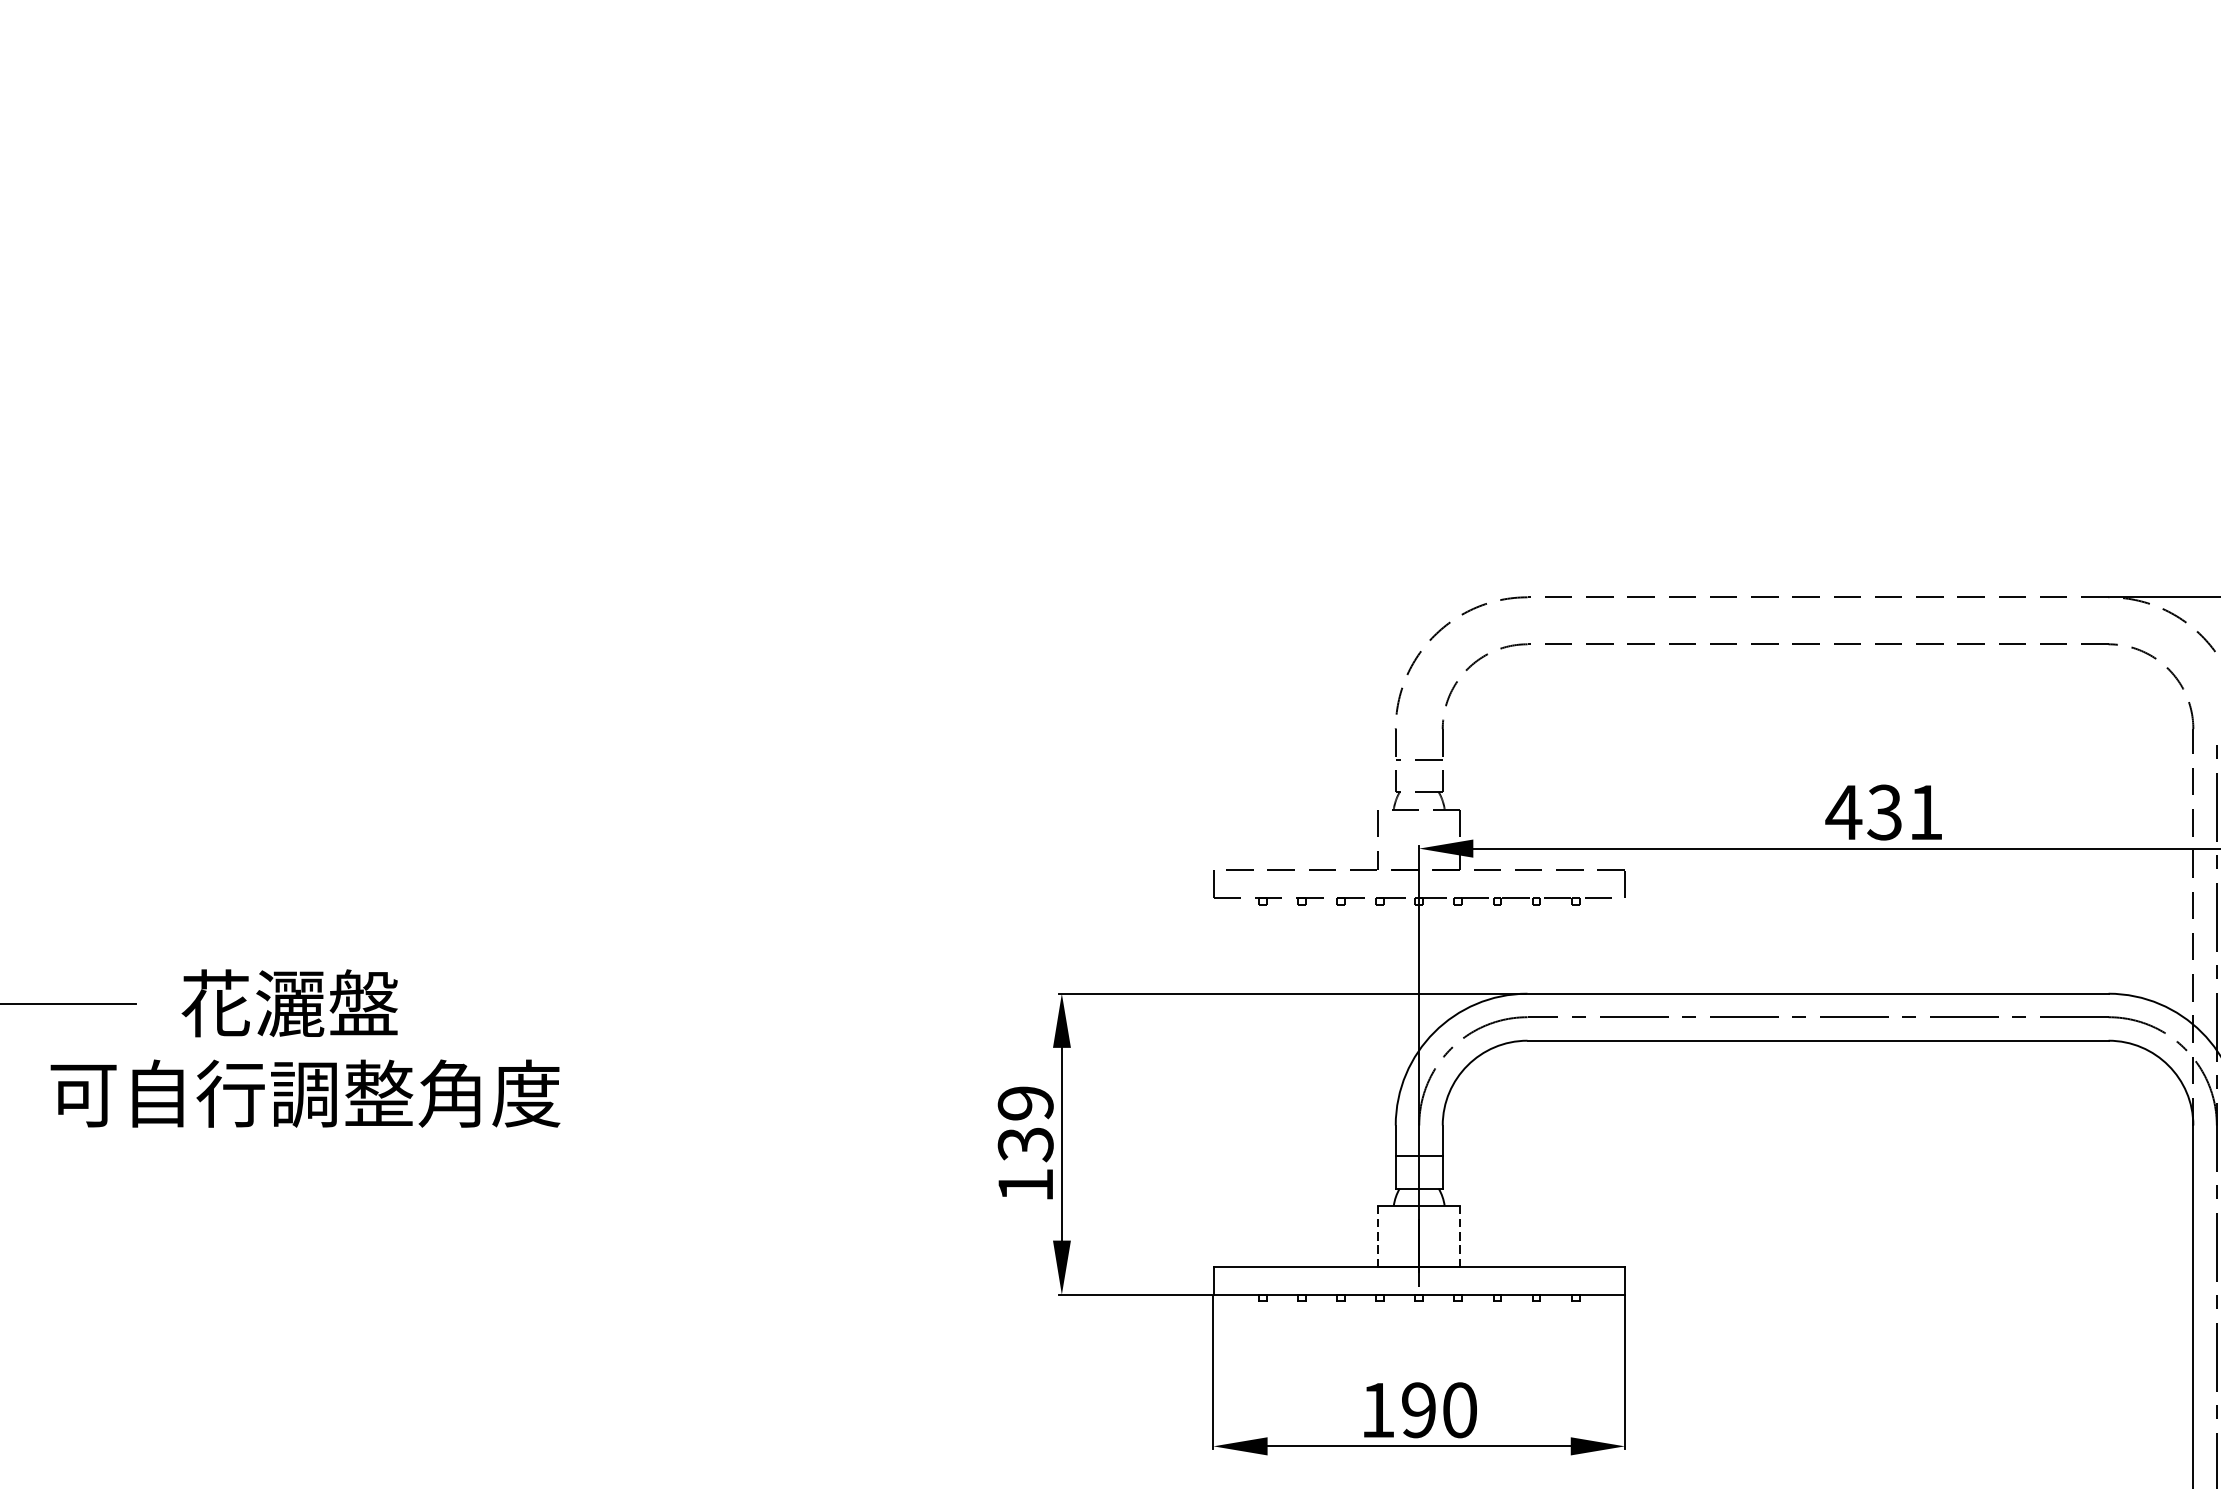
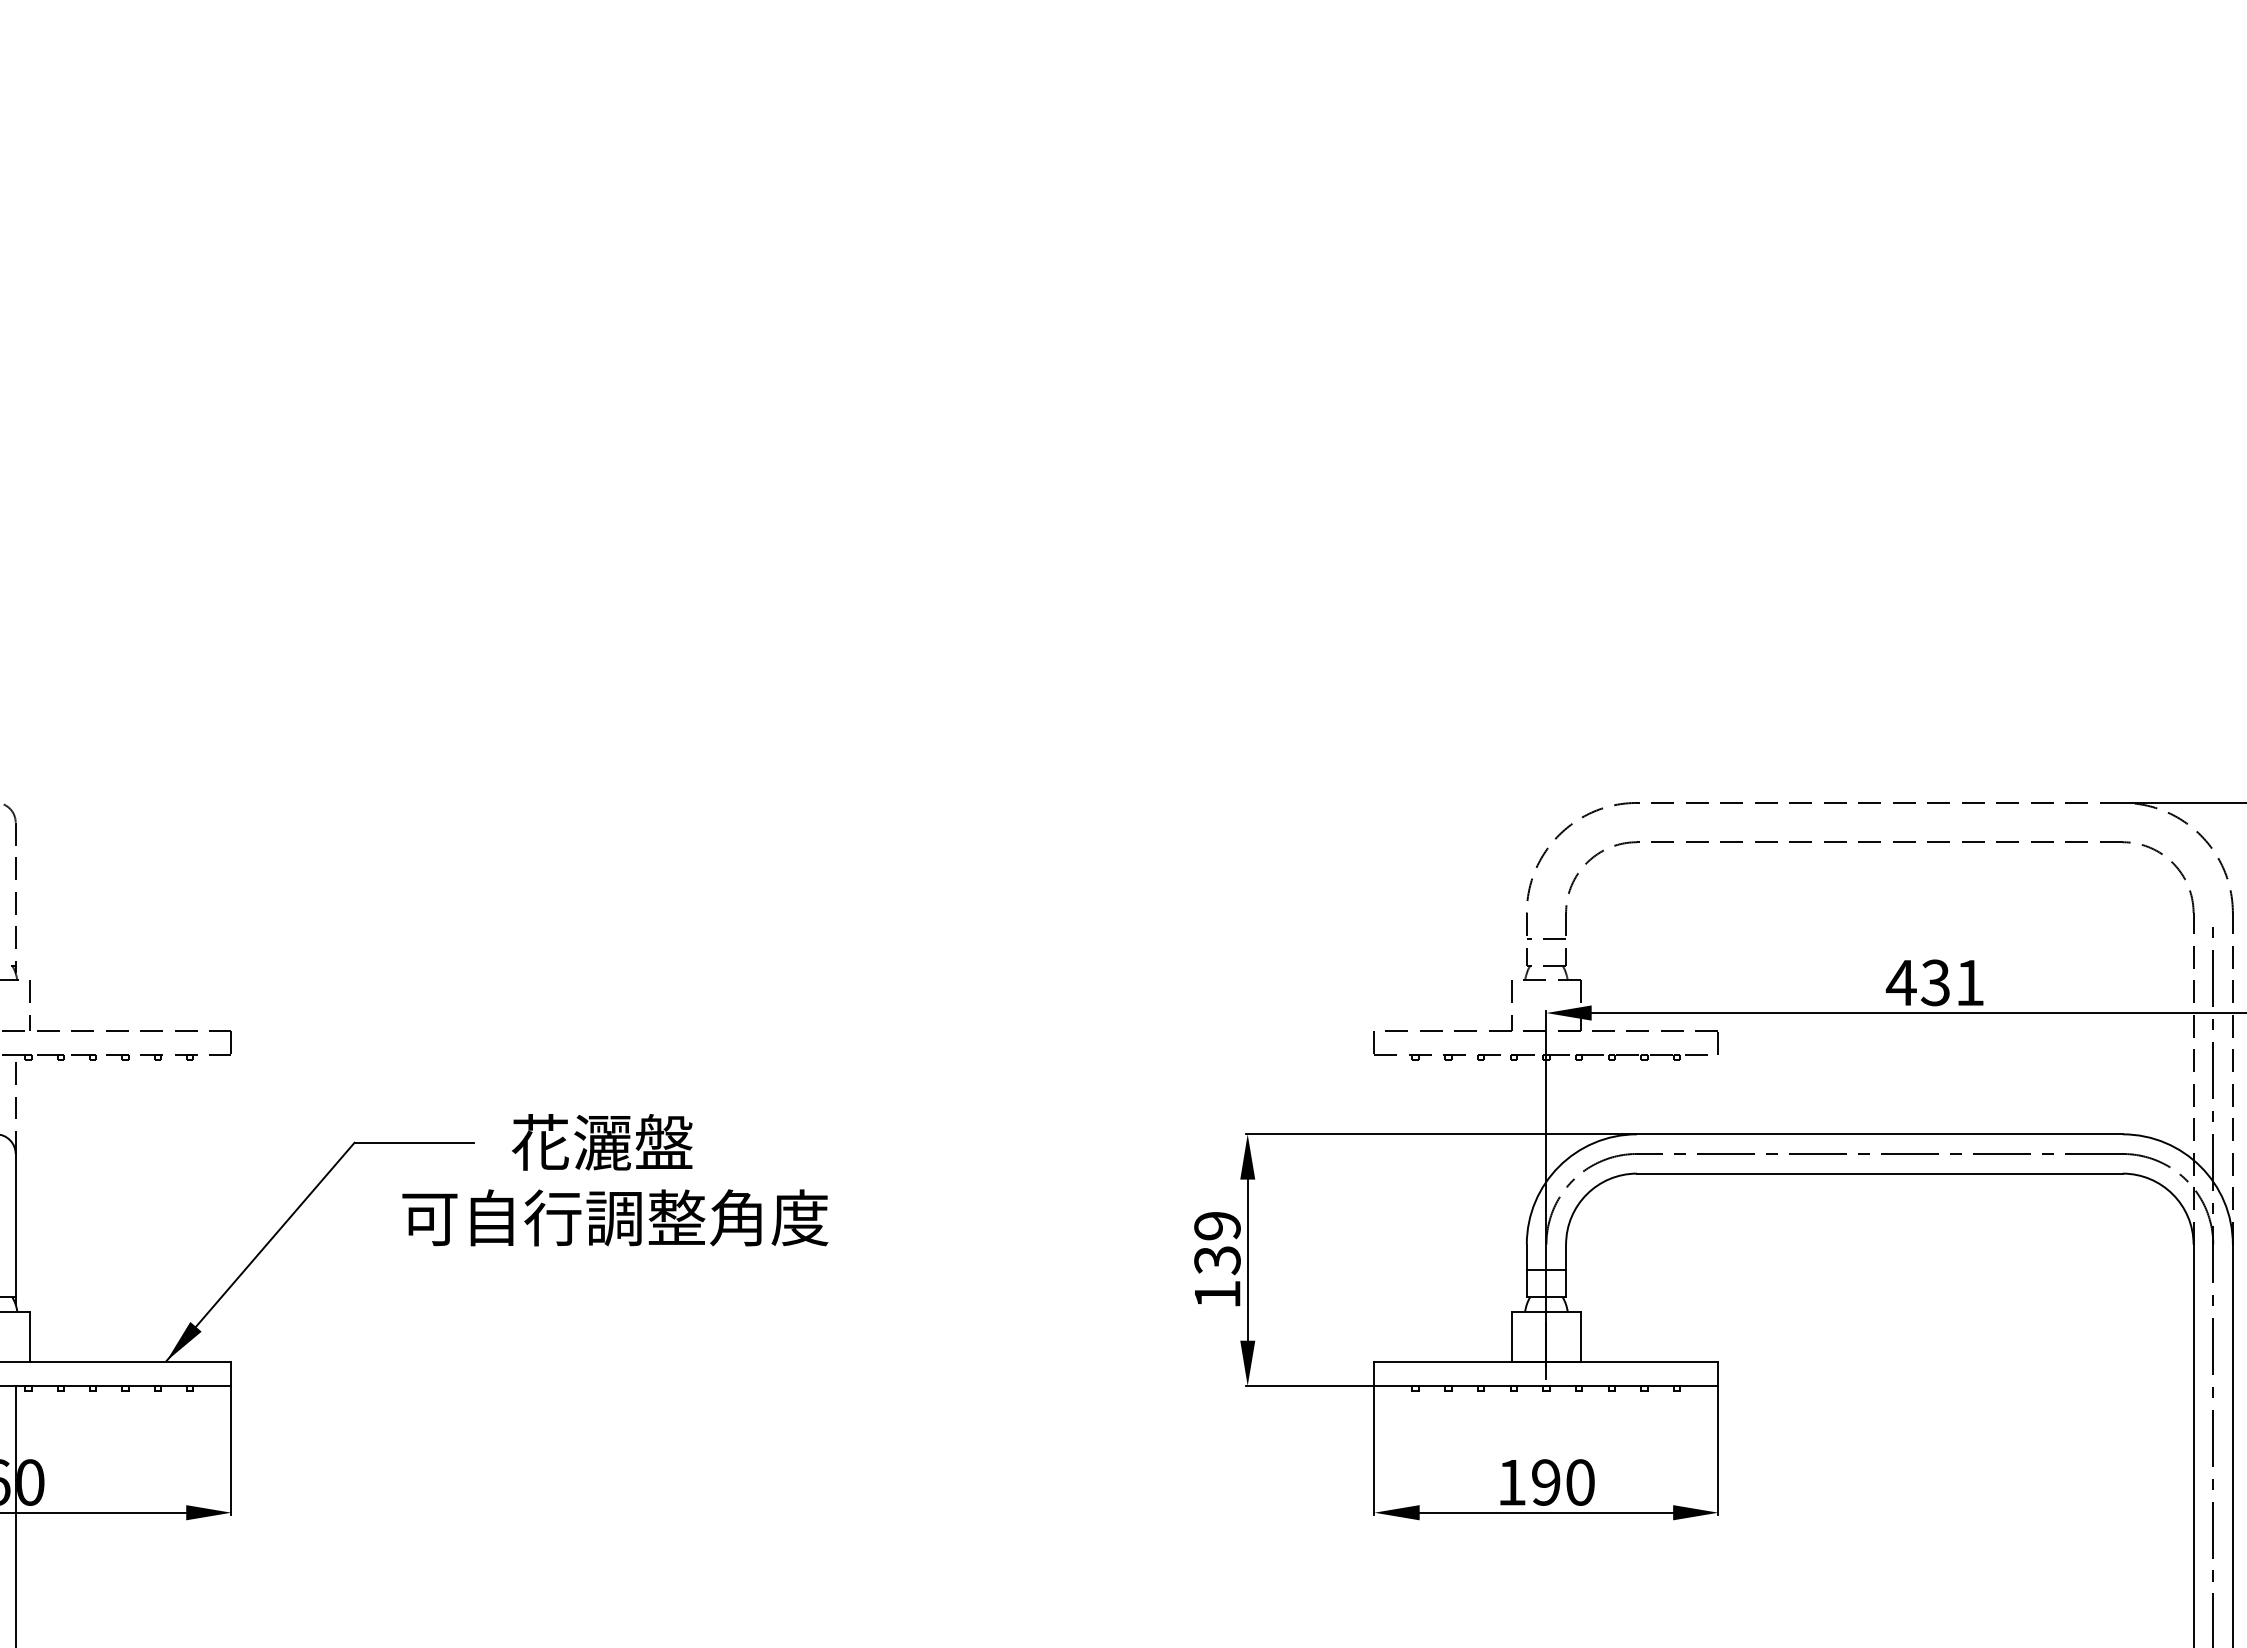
line: (1378, 1236) -> (1512, 1337), dashed -> solid
line: (1459, 1236) -> (1580, 1337), dashed -> solid

